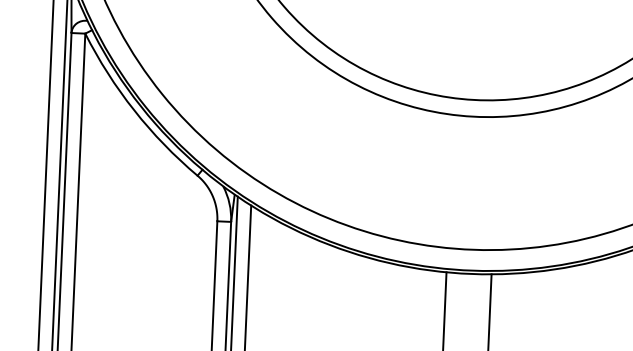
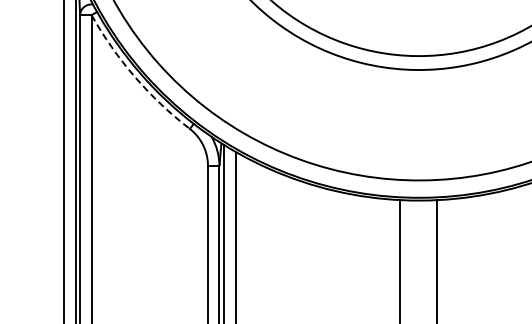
arc: (134, 110) -> (135, 77), solid -> dashed

